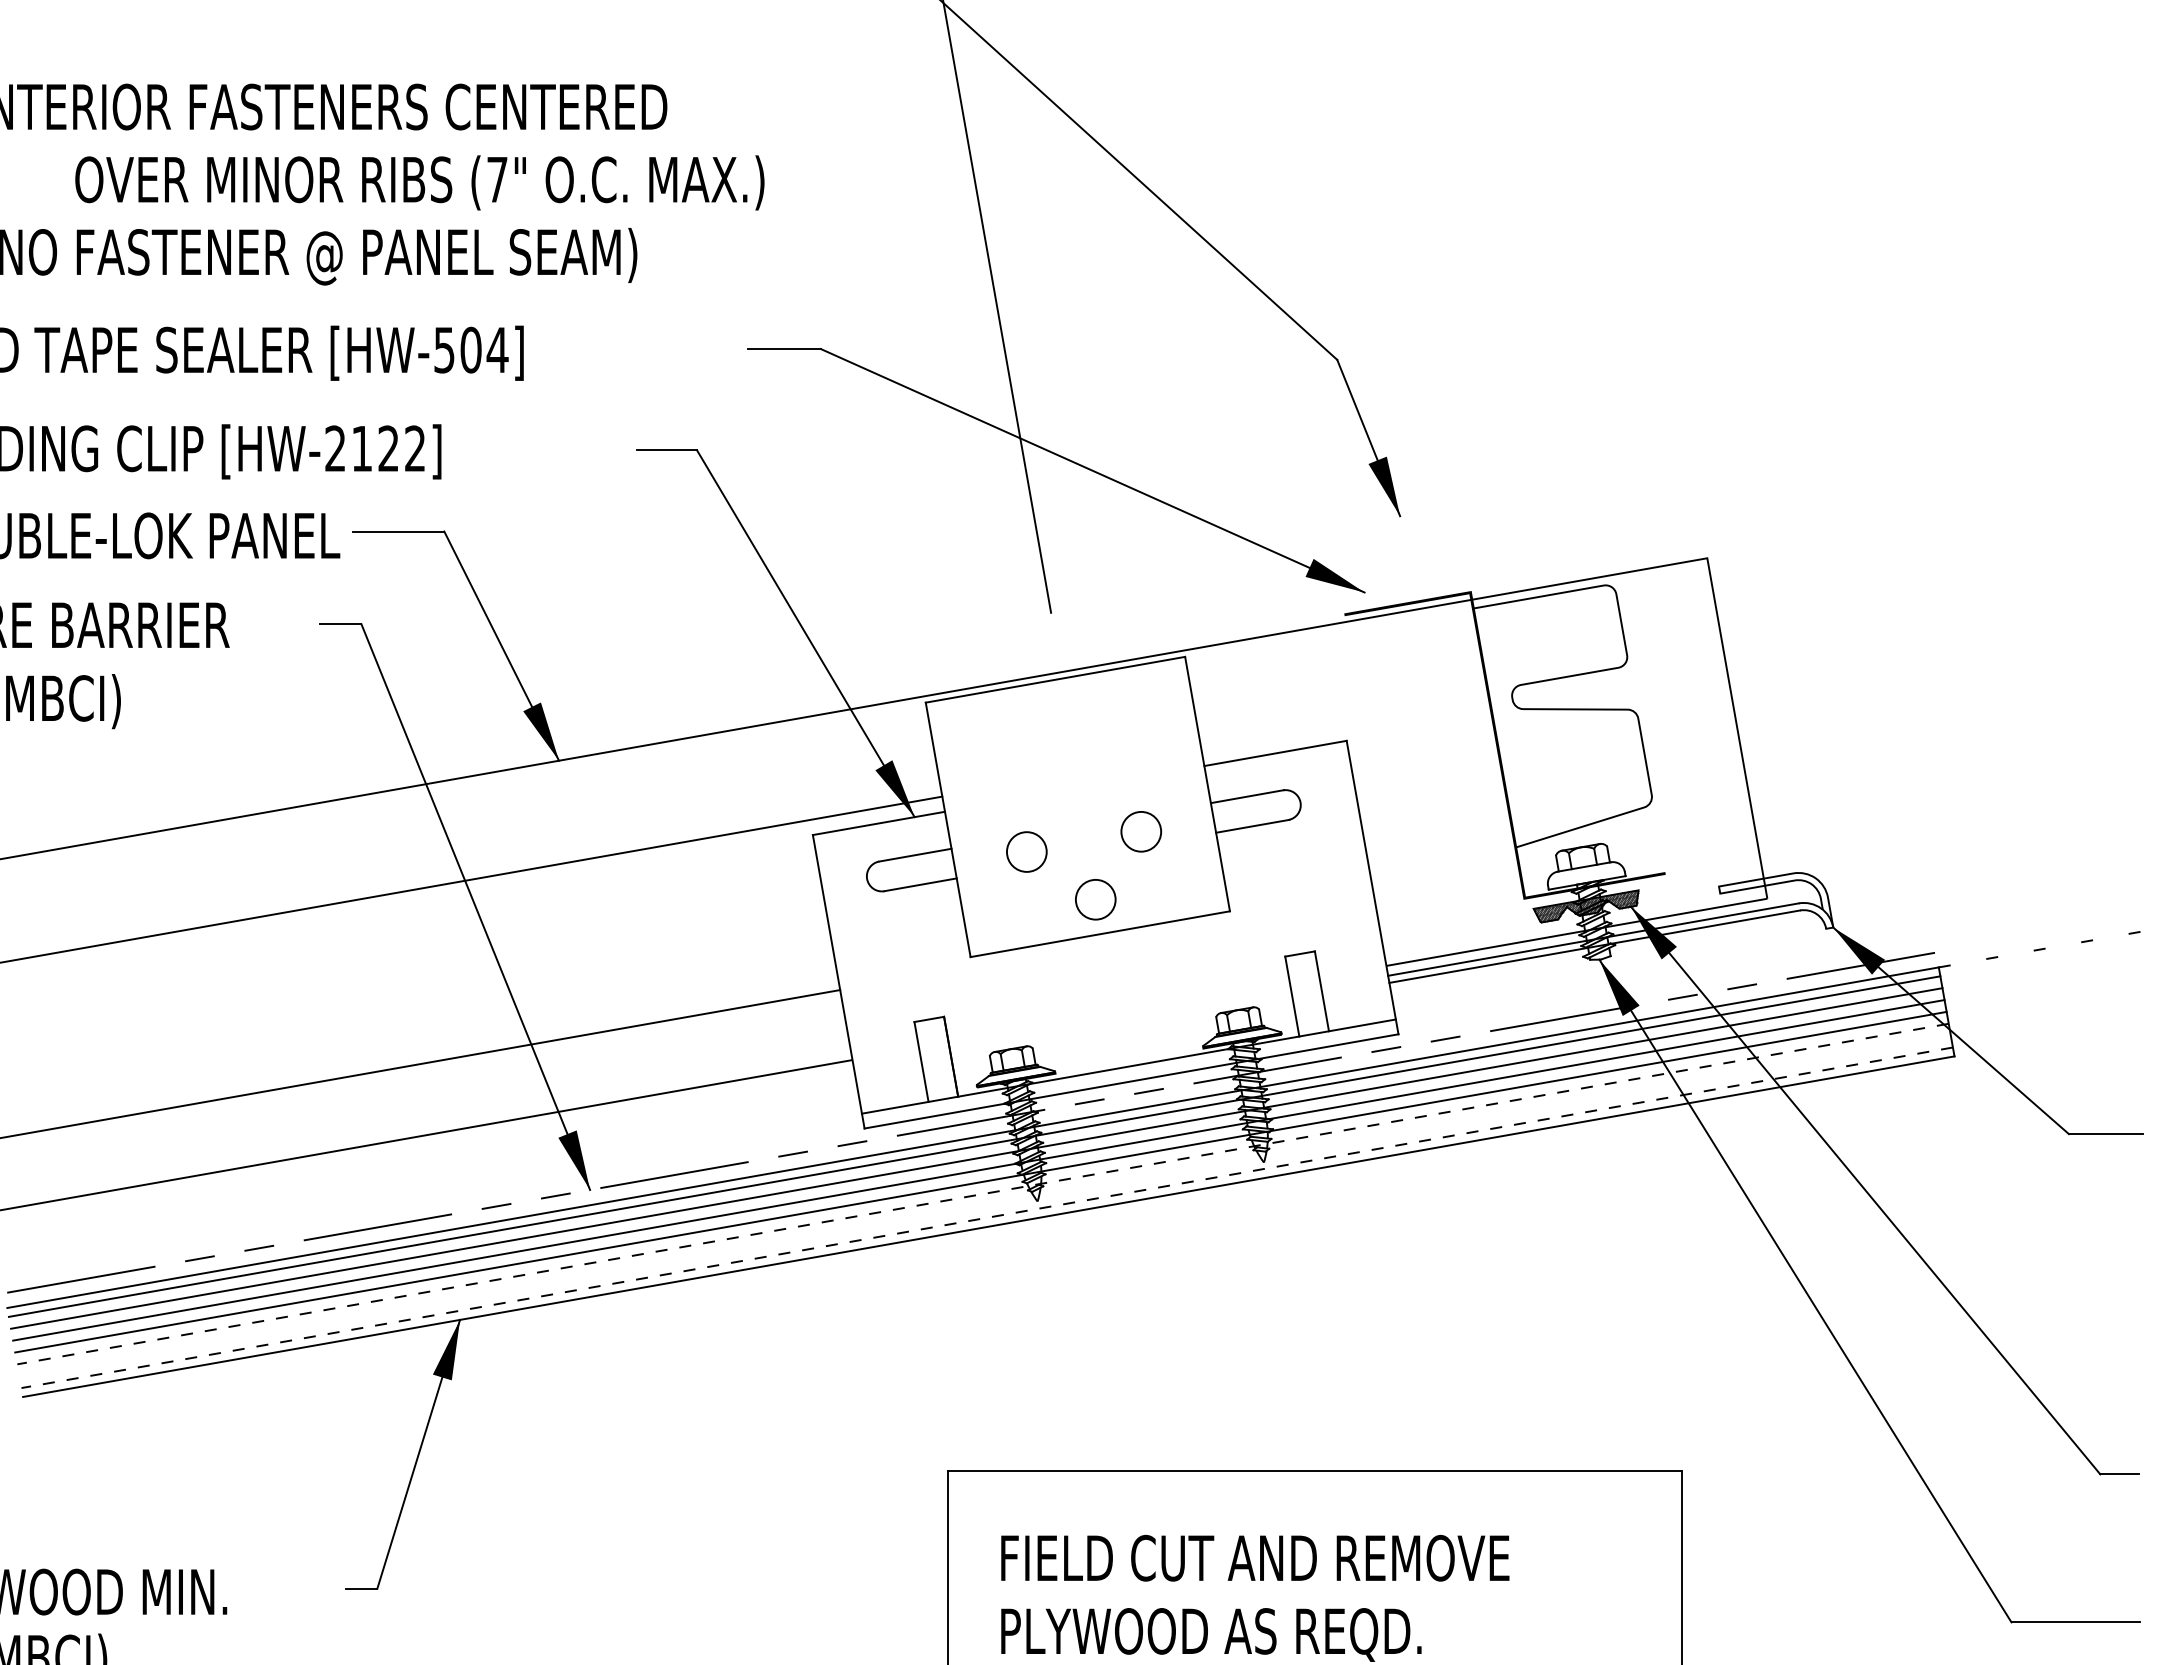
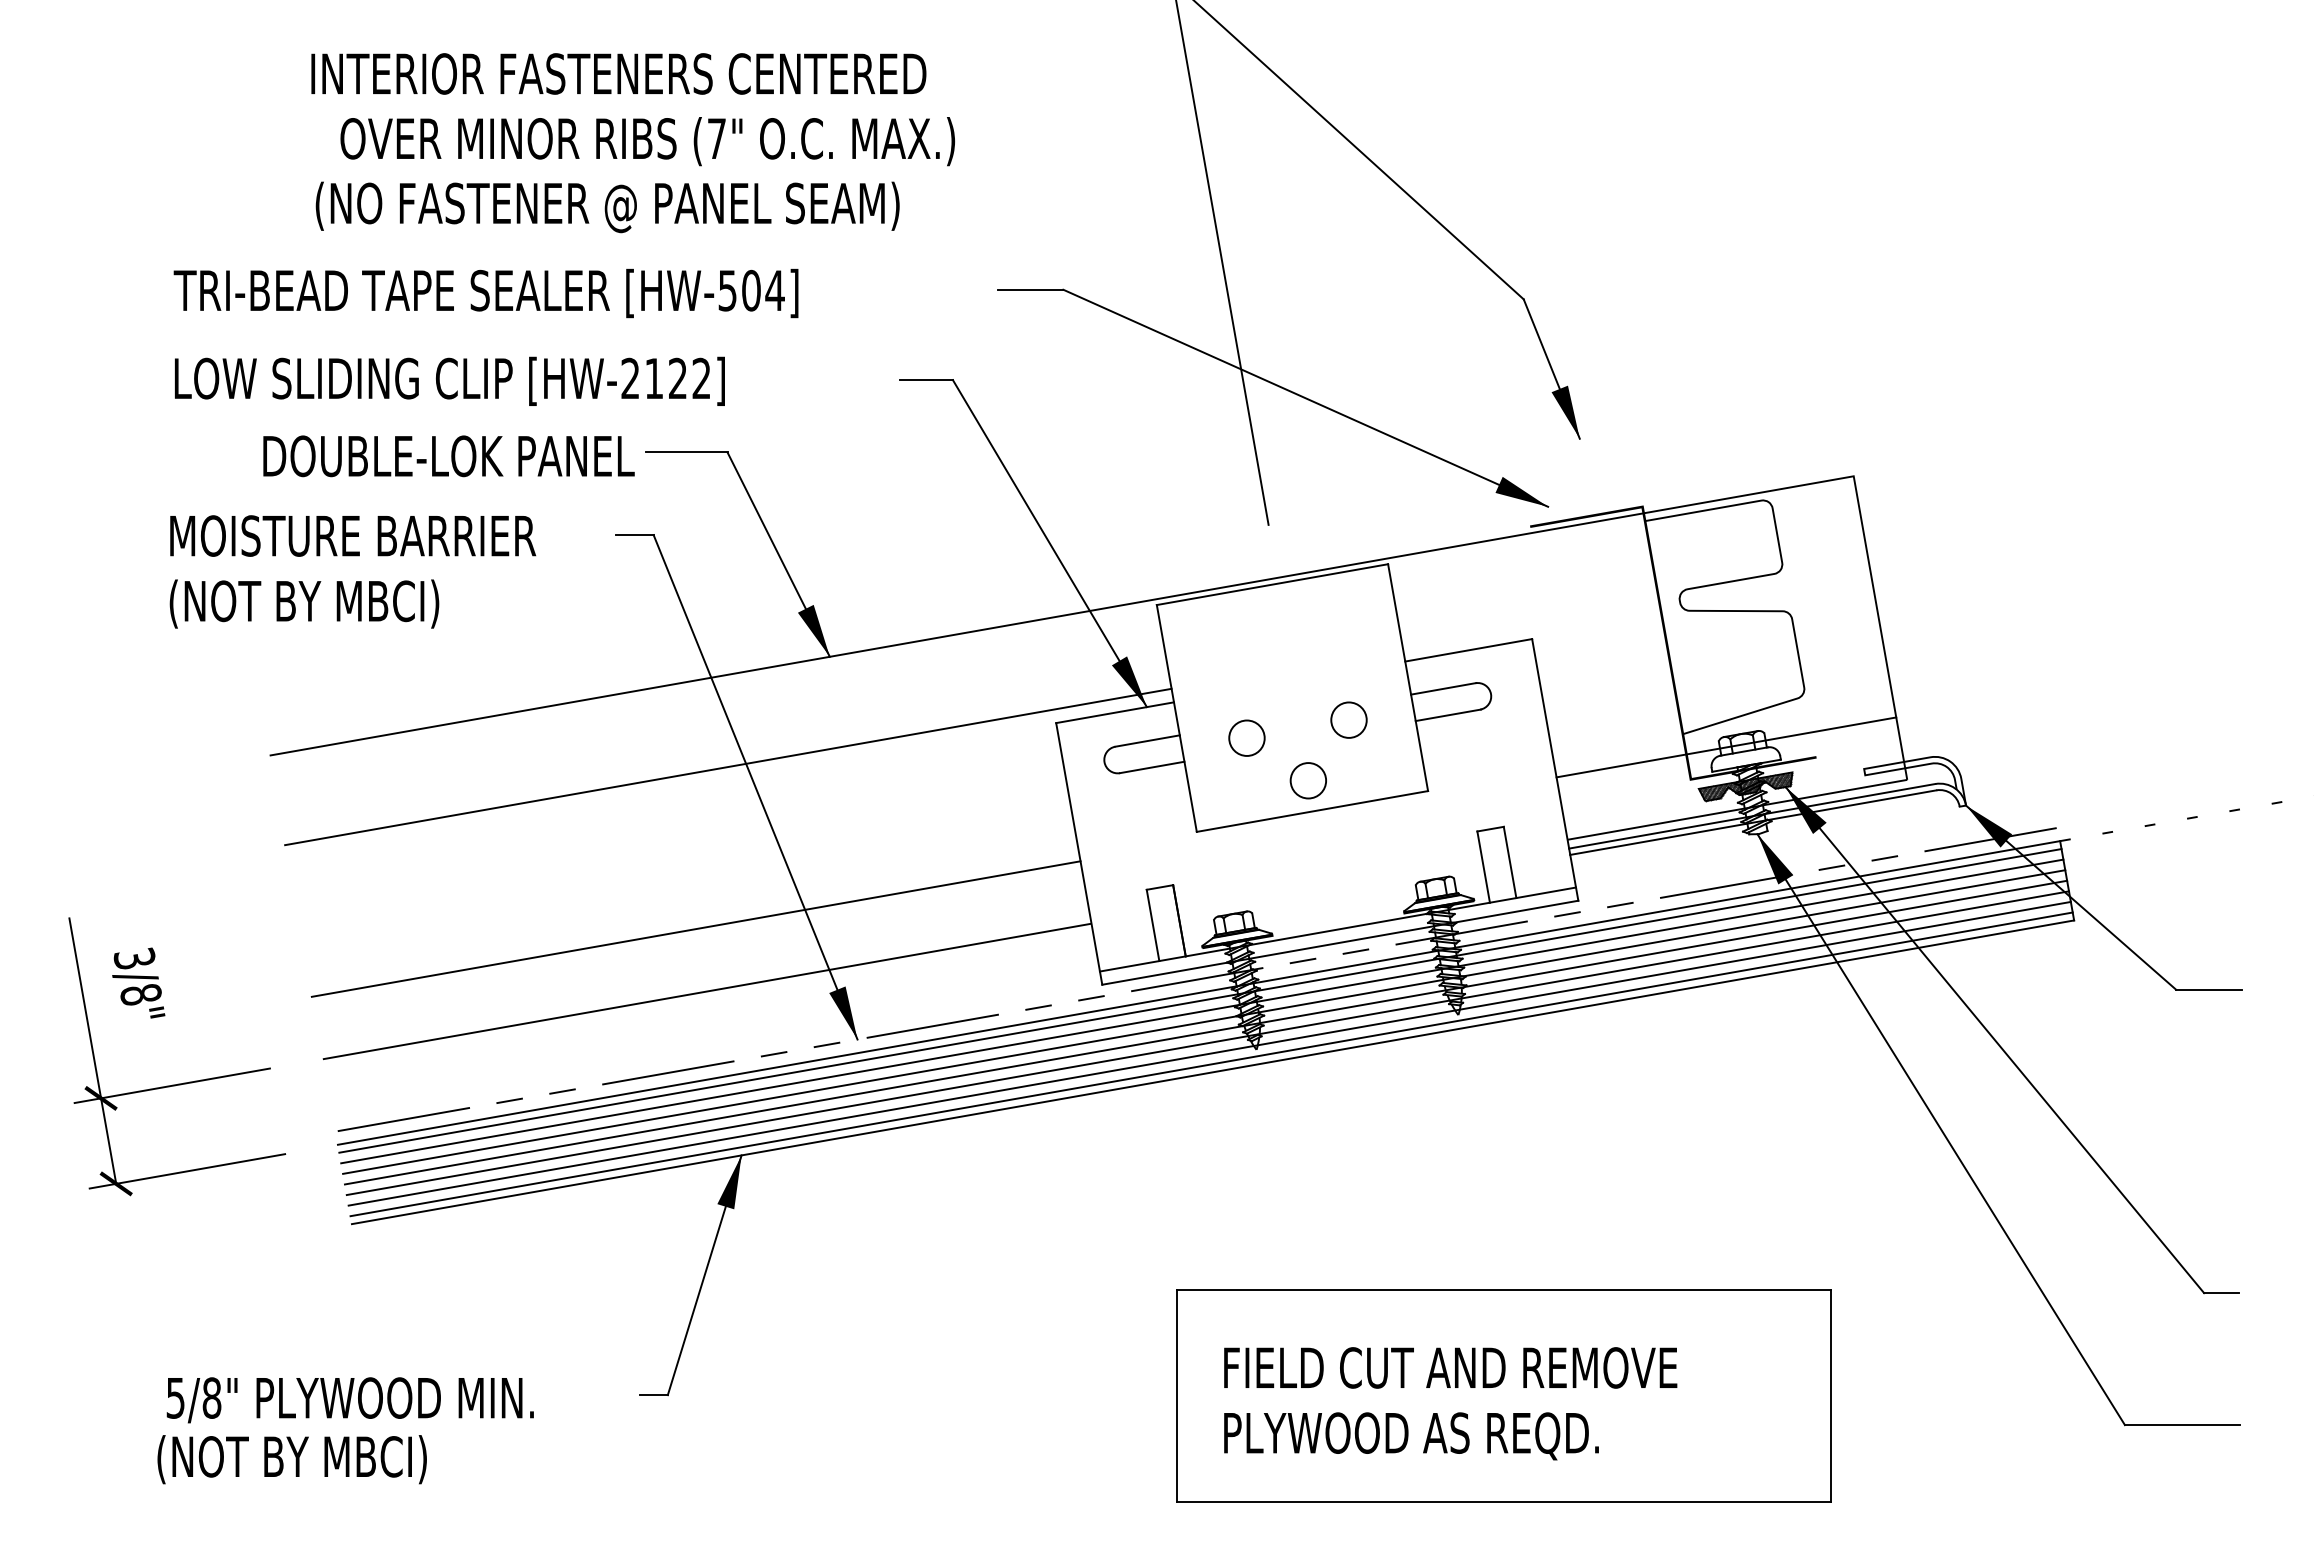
text: (419, 182) -> (647, 141), moved
line: (1564, 862) -> (1726, 747), added
line: (982, 1194) -> (1207, 1043), dashed -> solid
line: (984, 1205) -> (1209, 1053), added
line: (987, 1217) -> (1211, 1064), dashed -> solid

